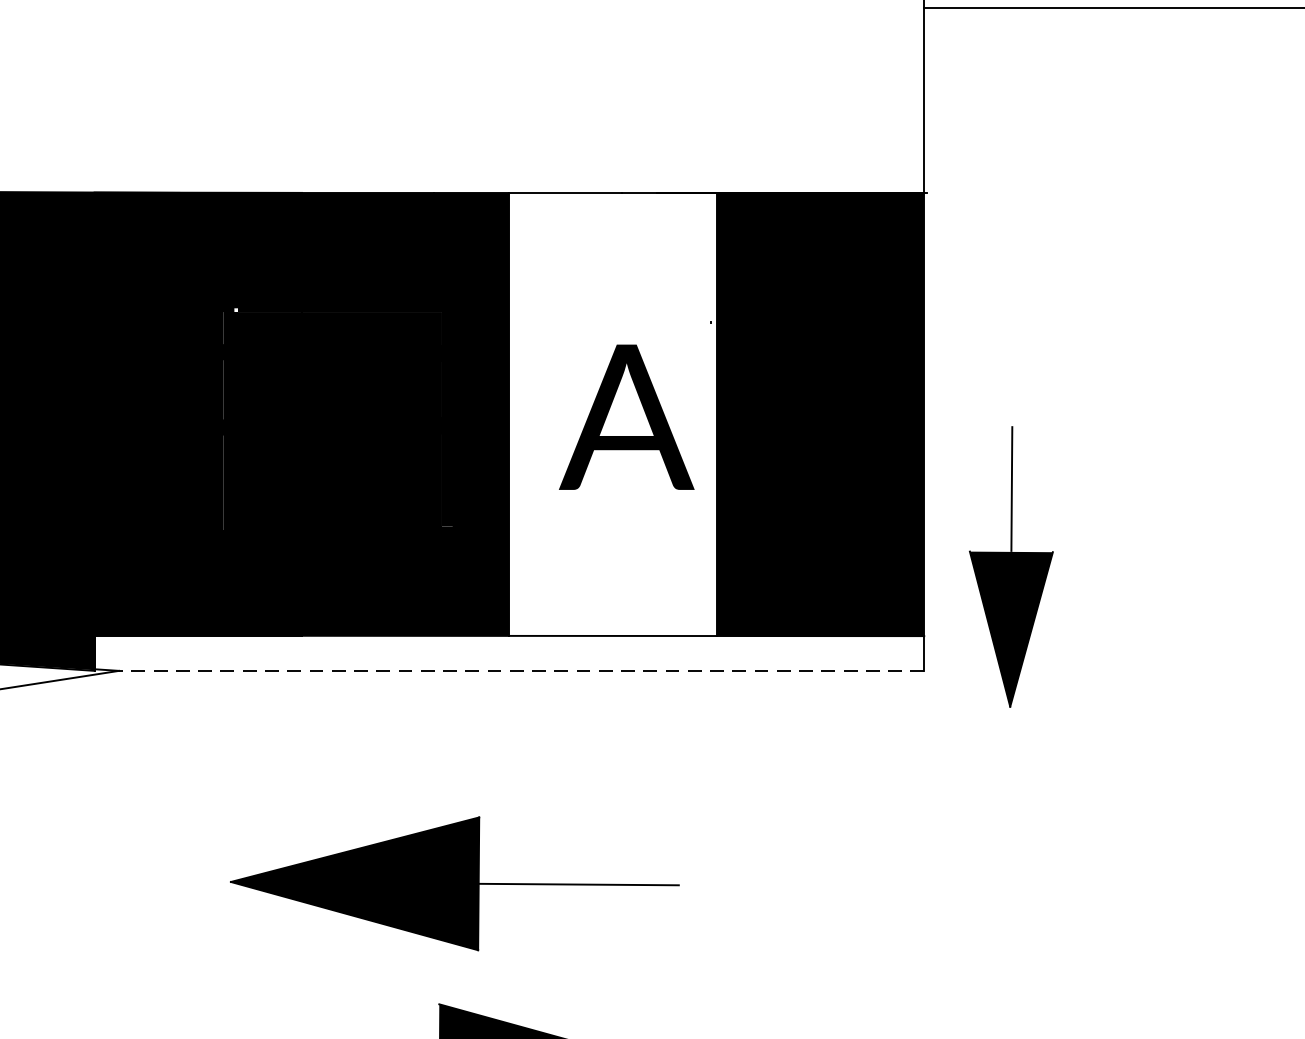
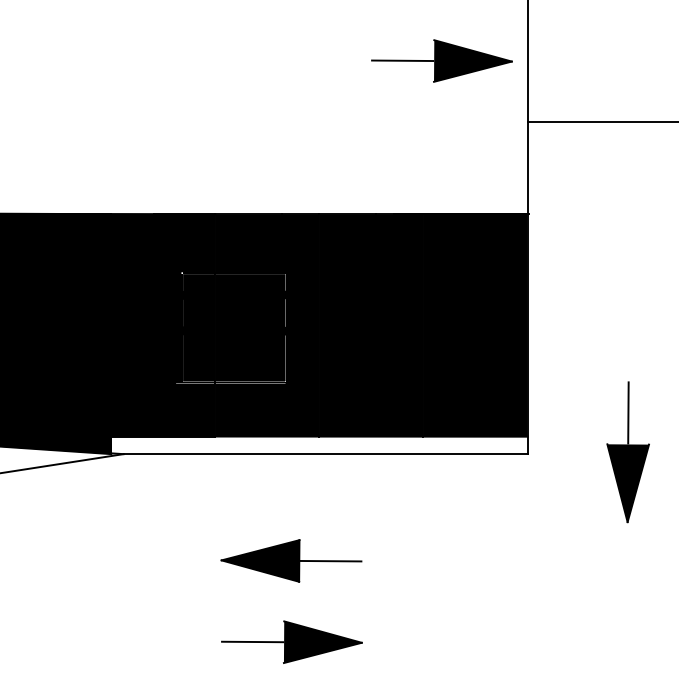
fill: (613, 414) -> (371, 325), added
part: (1009, 567) -> (627, 452), moved
line: (521, 671) -> (325, 454), dashed -> solid
part: (453, 882) -> (291, 560), size x0.62

